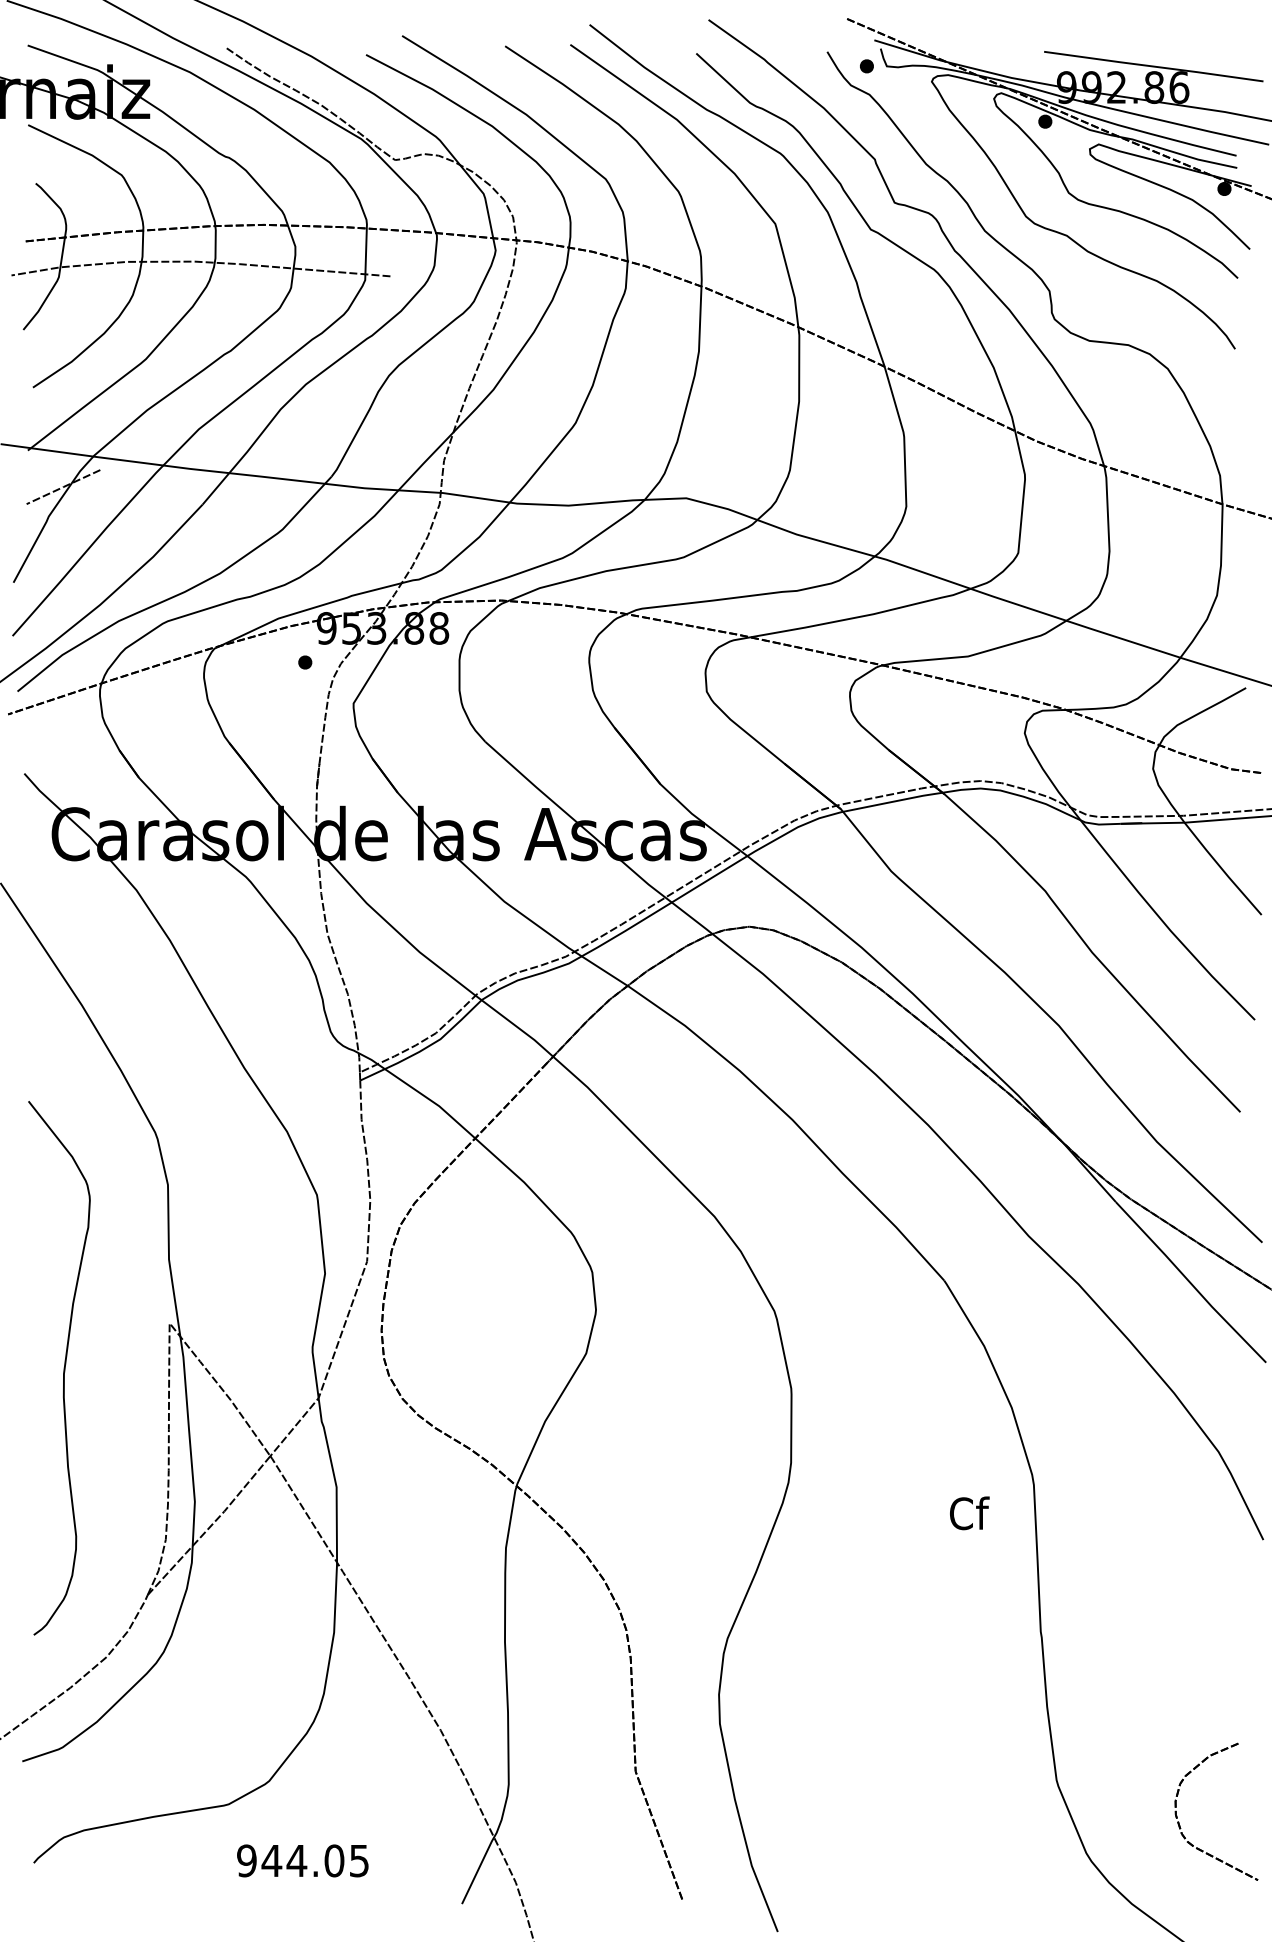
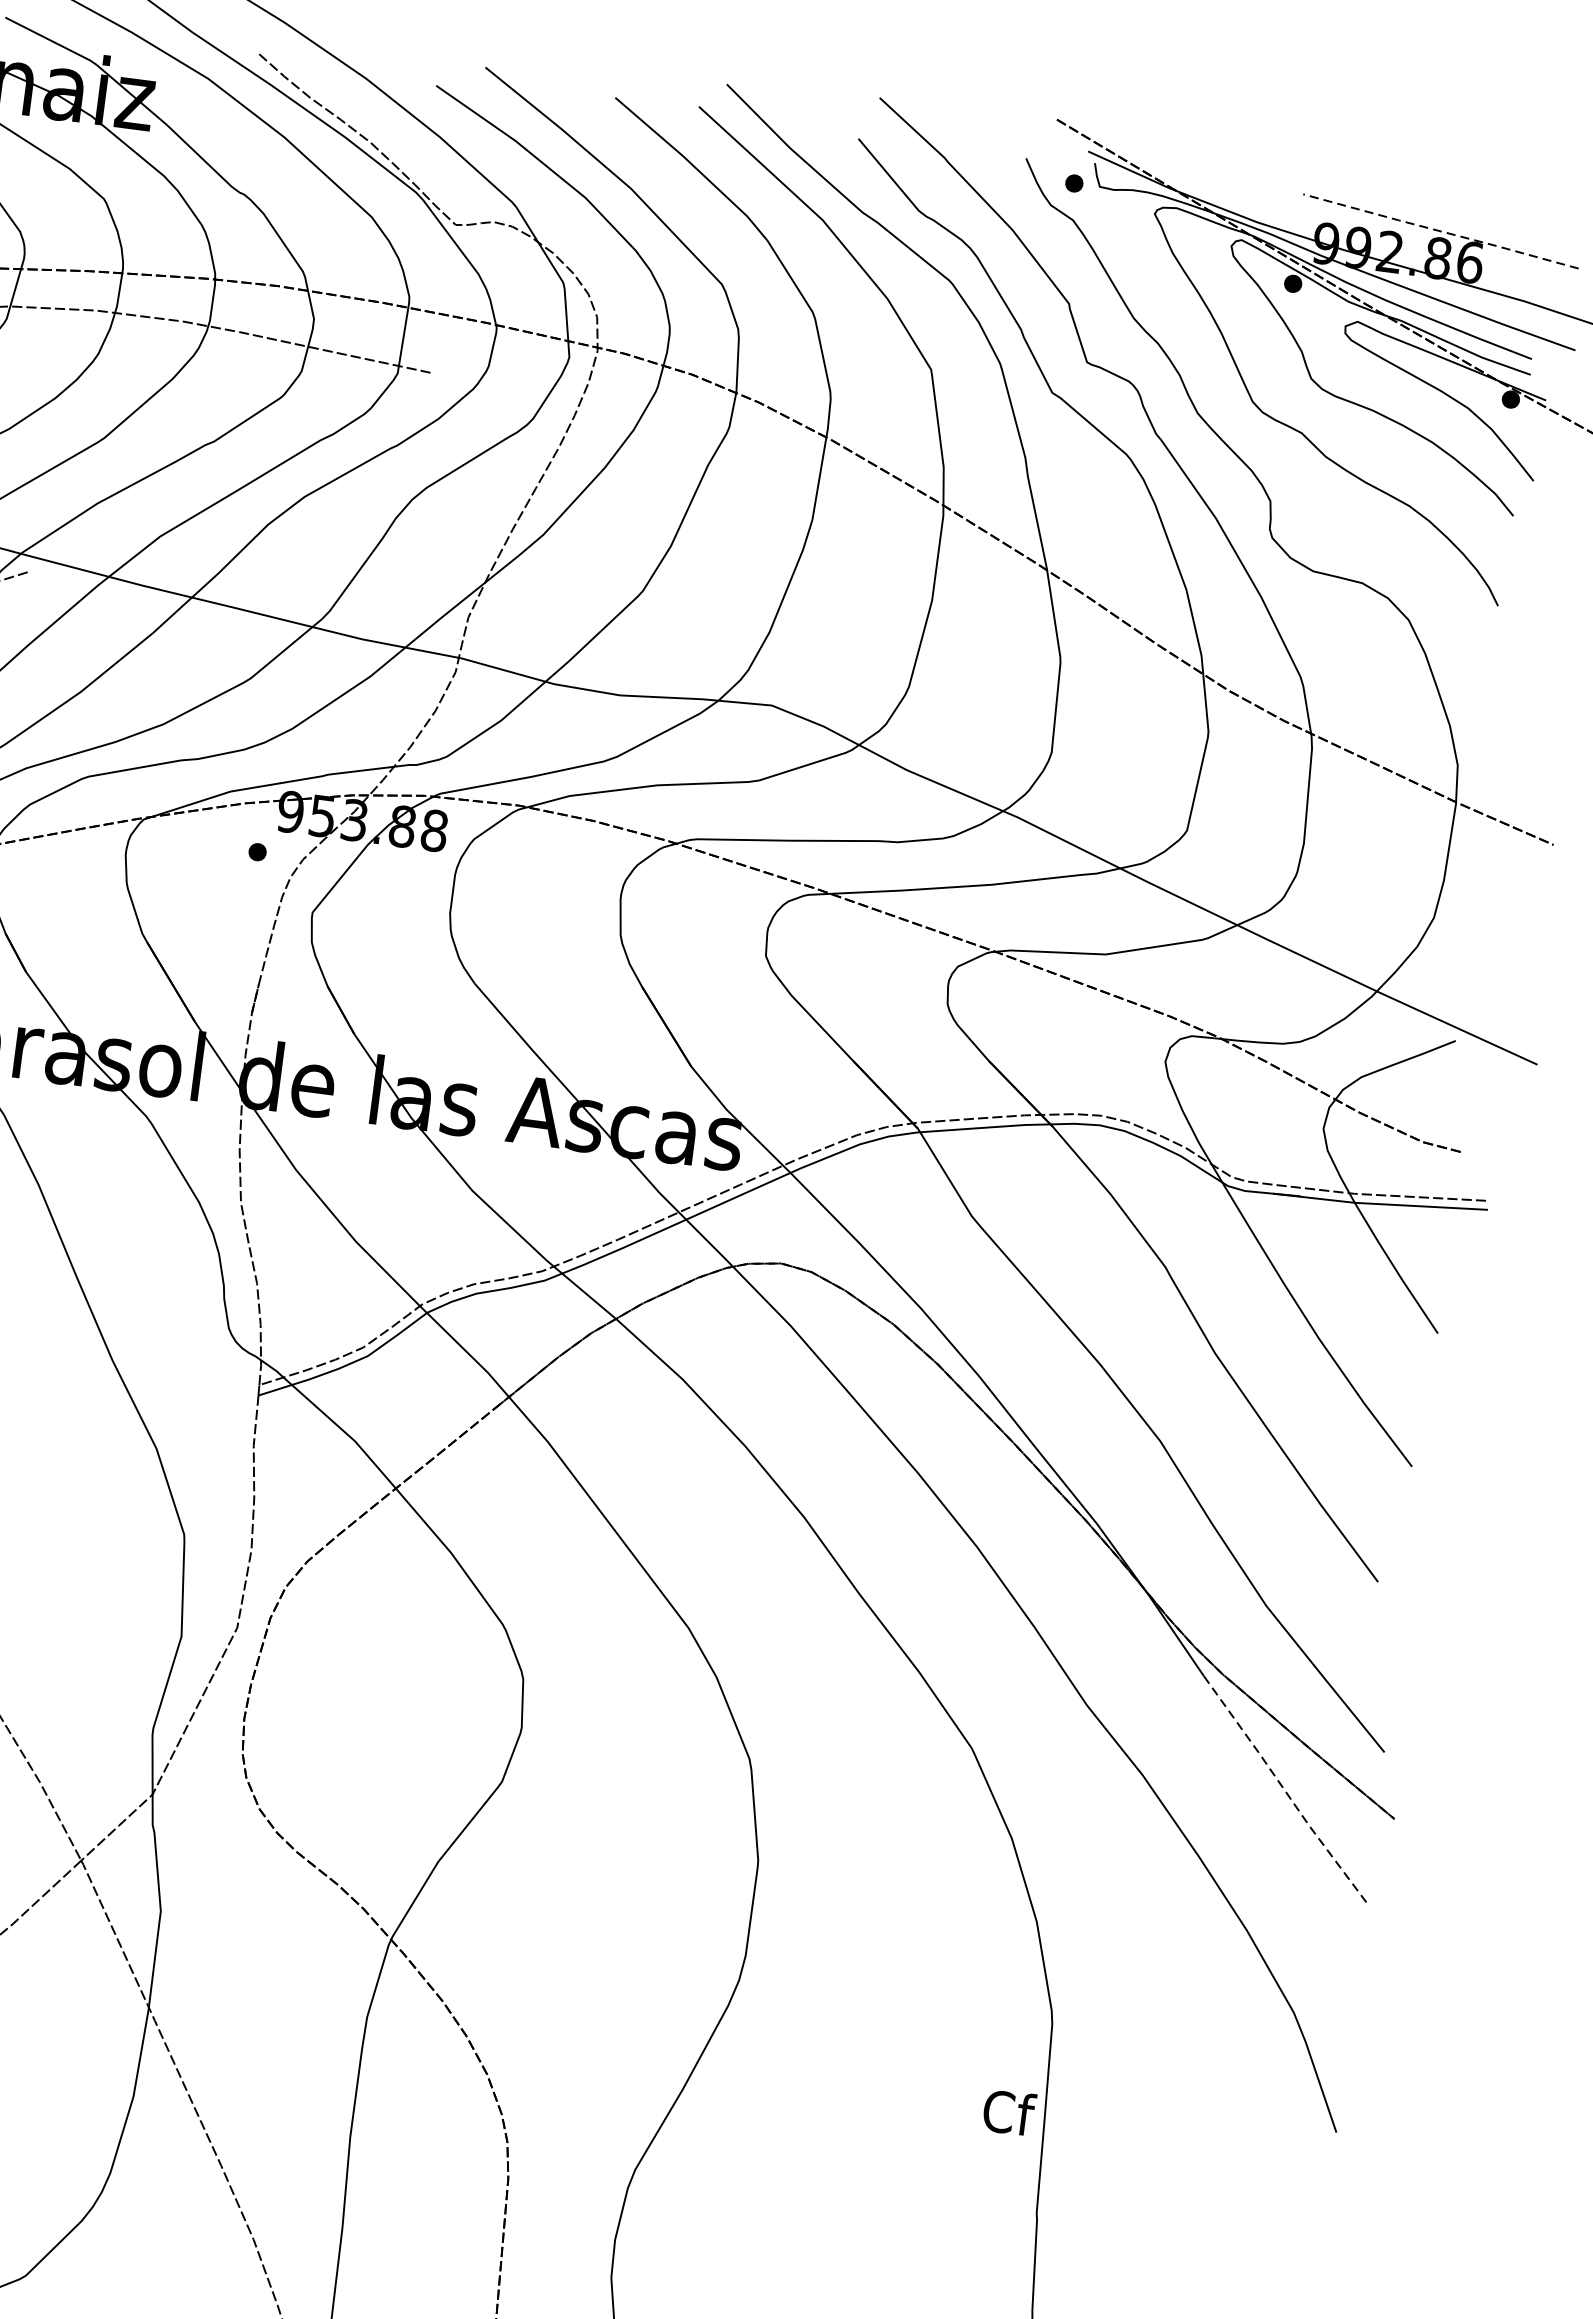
line: (1153, 66) -> (1440, 231), solid -> dashed
line: (1190, 1283) -> (1285, 1792), solid -> dashed
text: (969, 1513) -> (1009, 2112), moved

